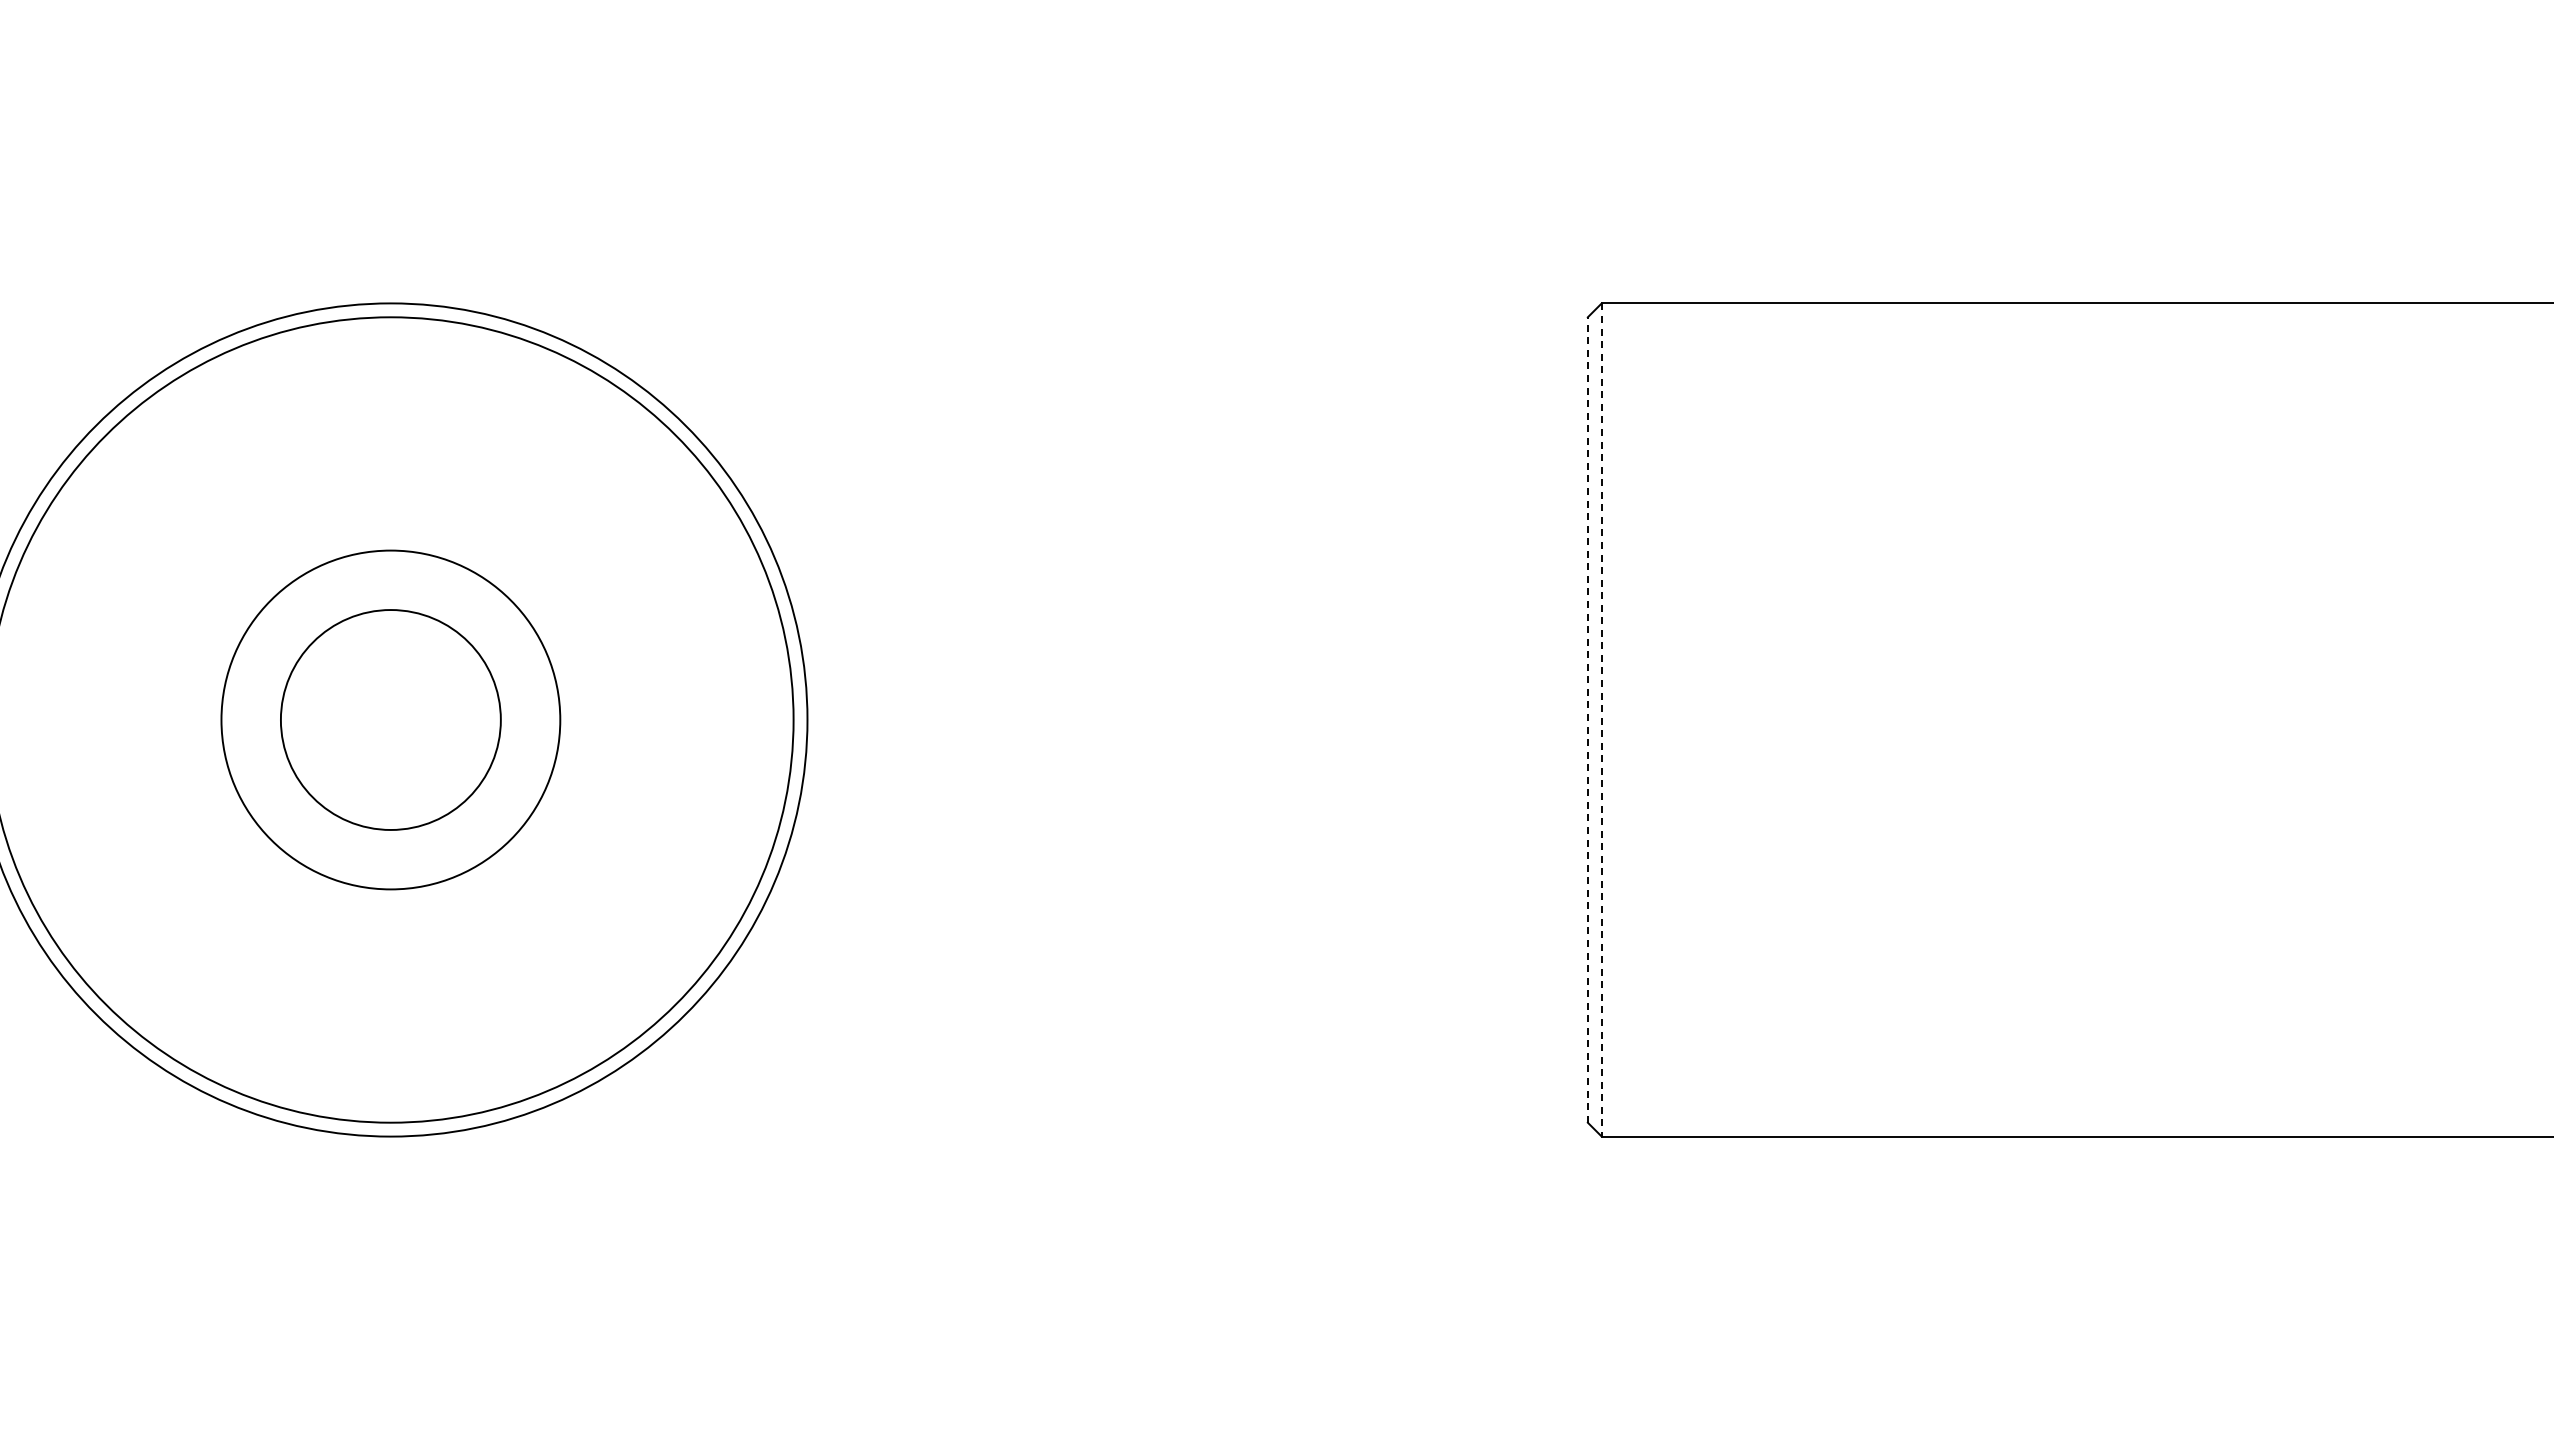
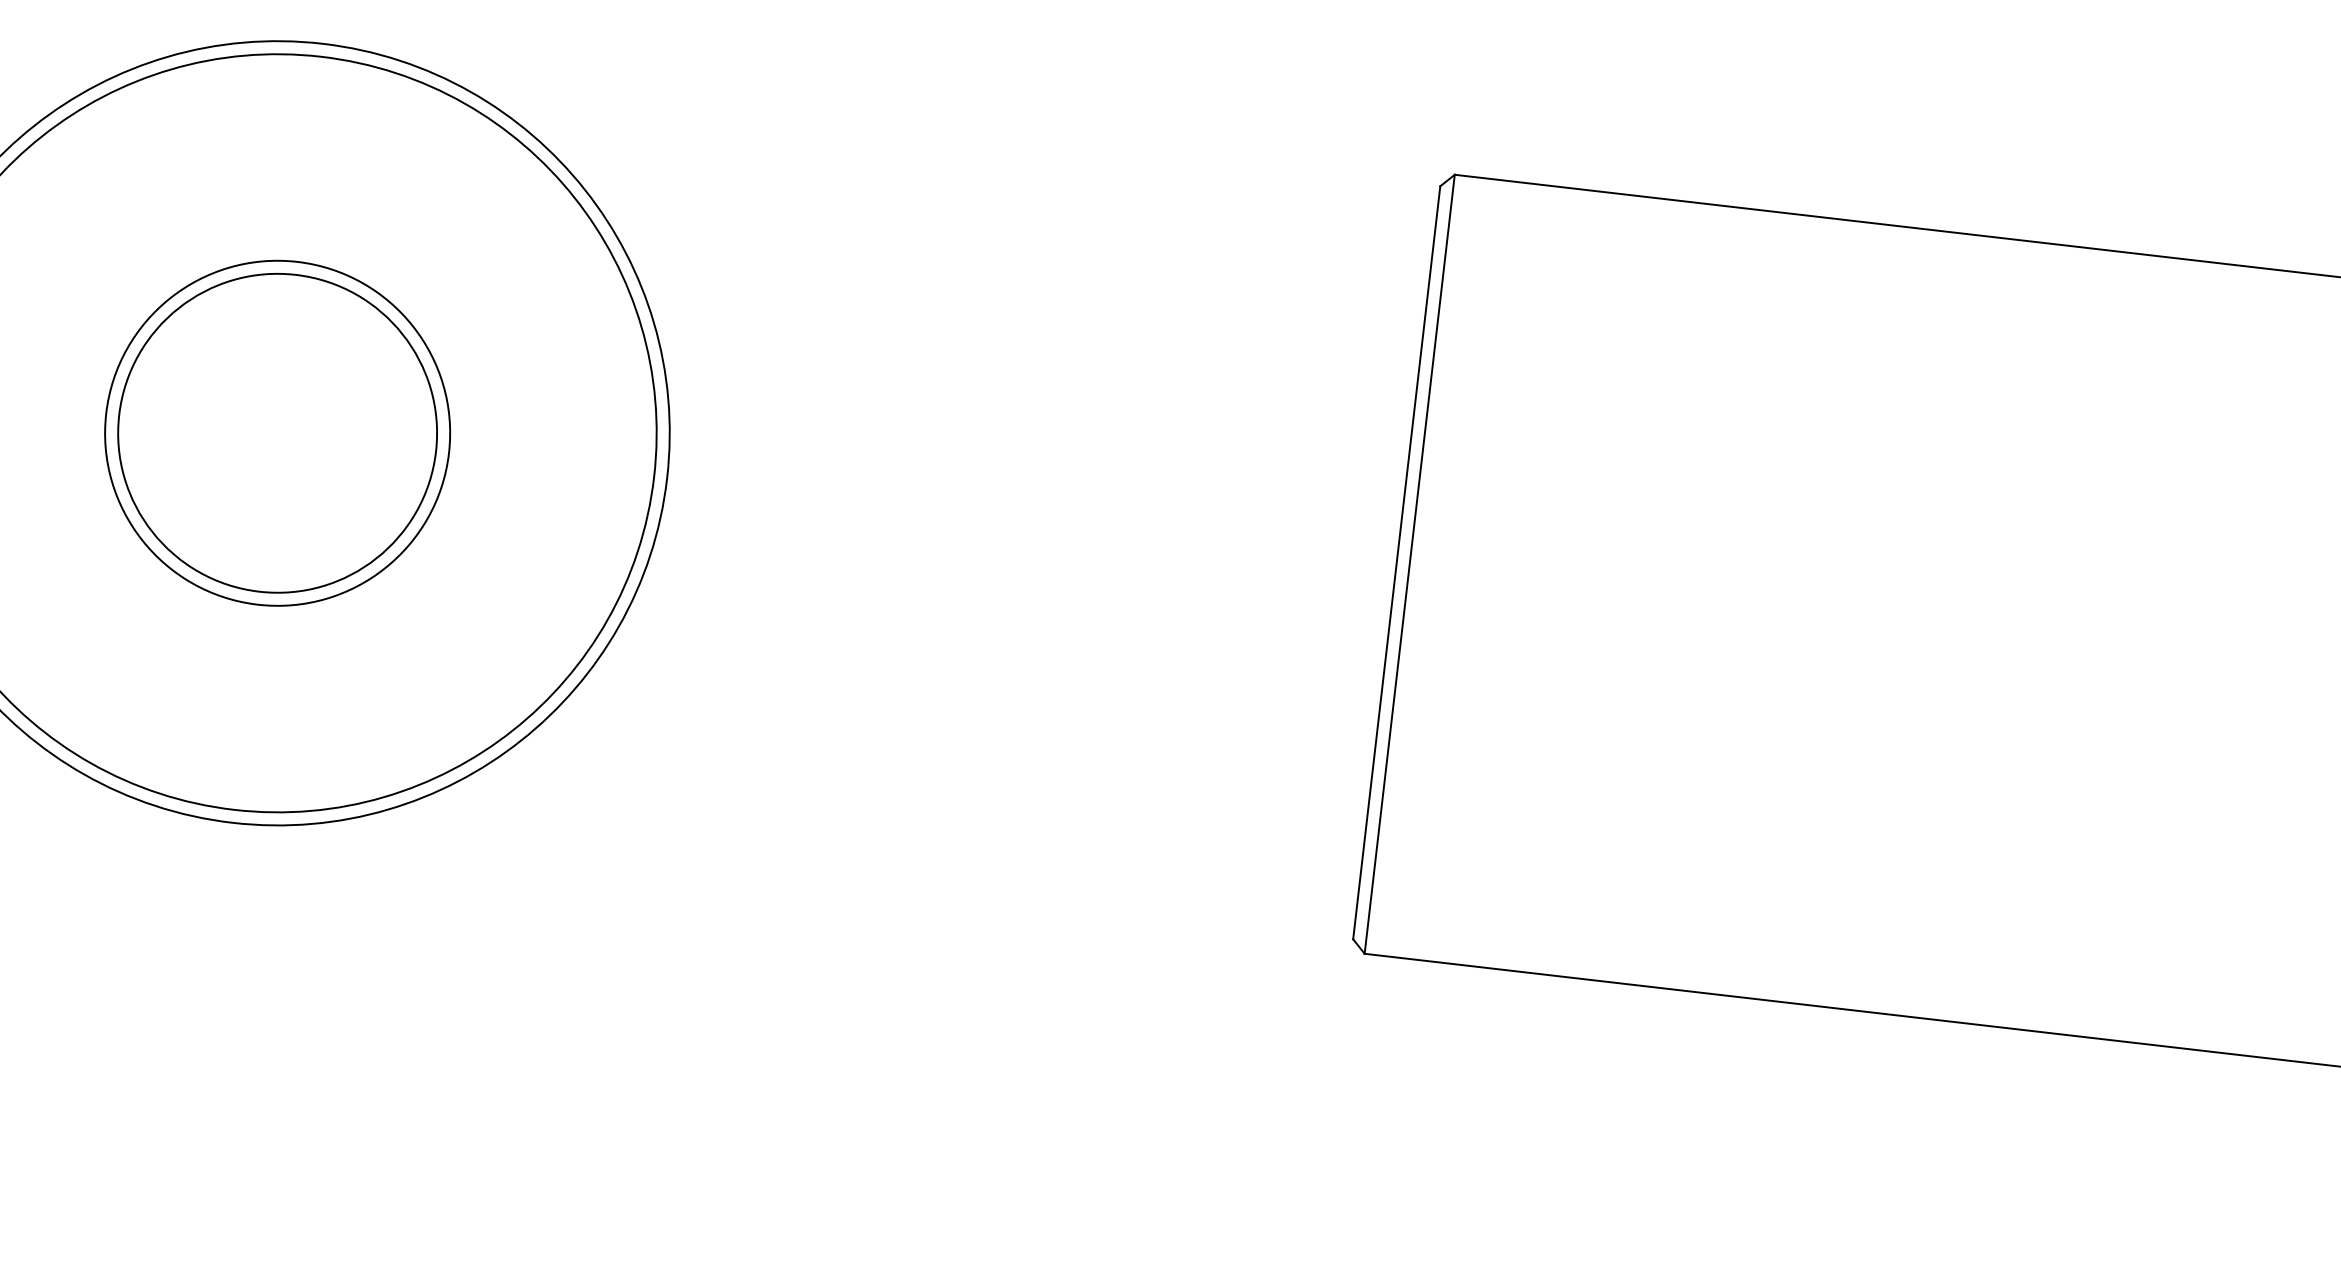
circle: (390, 719) -> (277, 432), size x1.67
line: (1587, 720) -> (1396, 563), dashed -> solid
line: (1601, 720) -> (1409, 564), dashed -> solid

